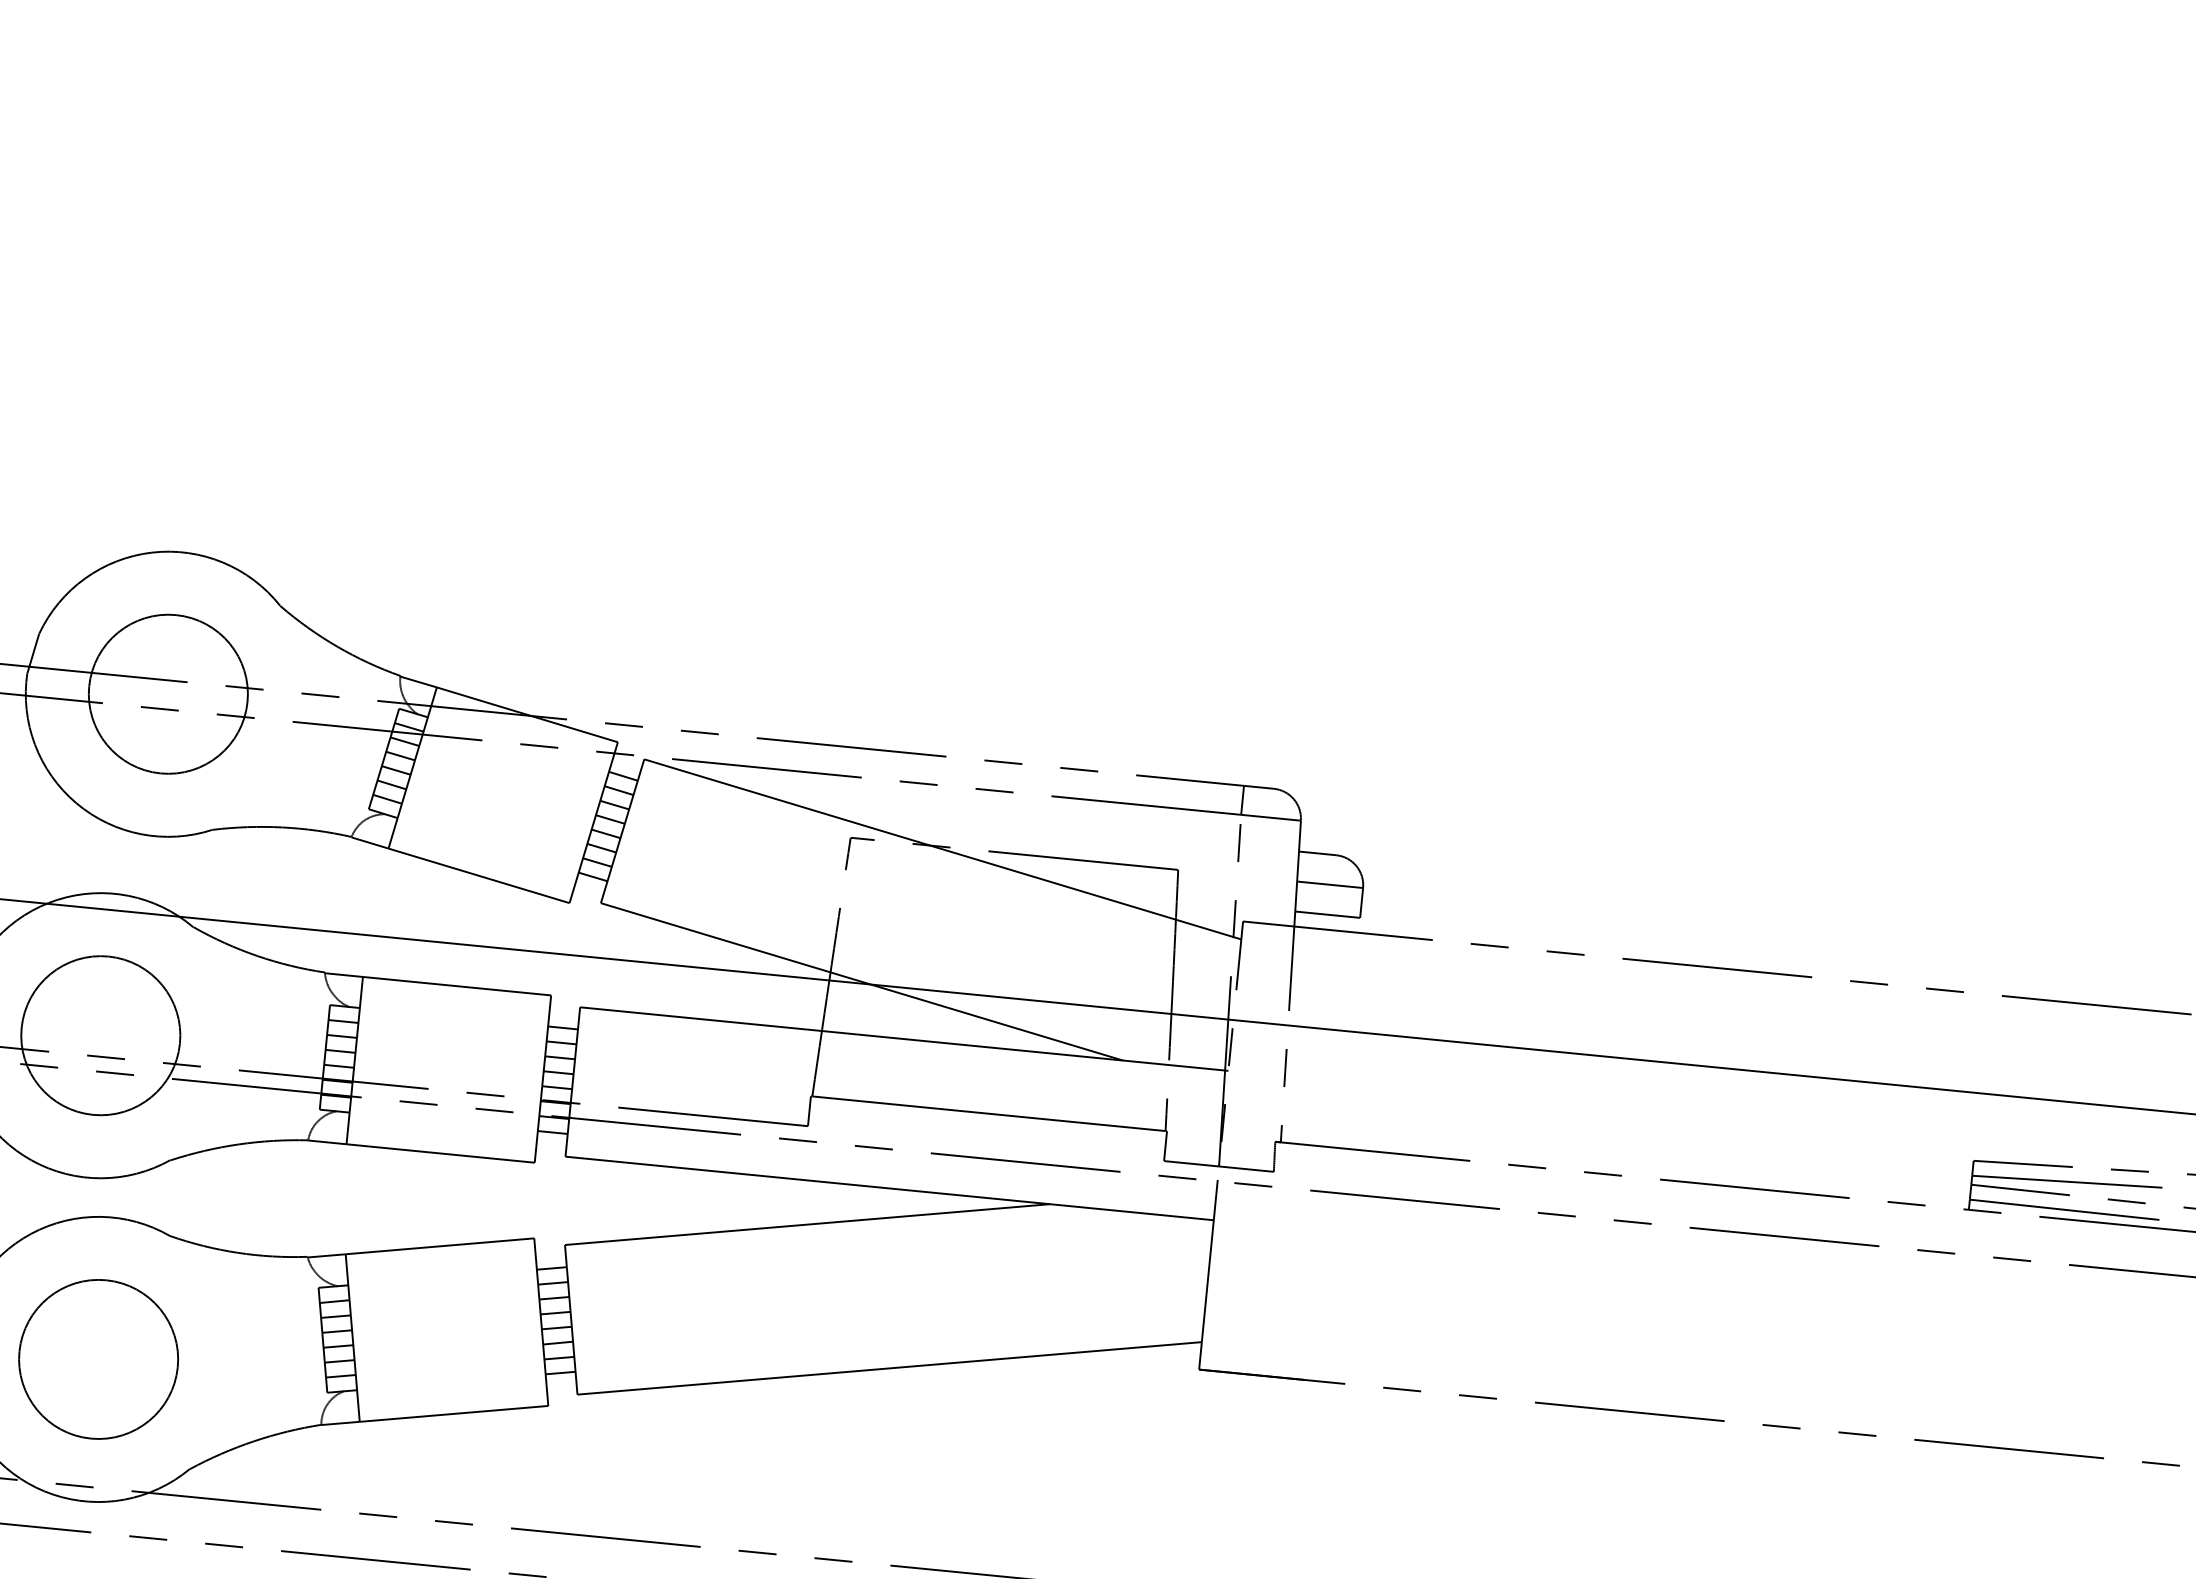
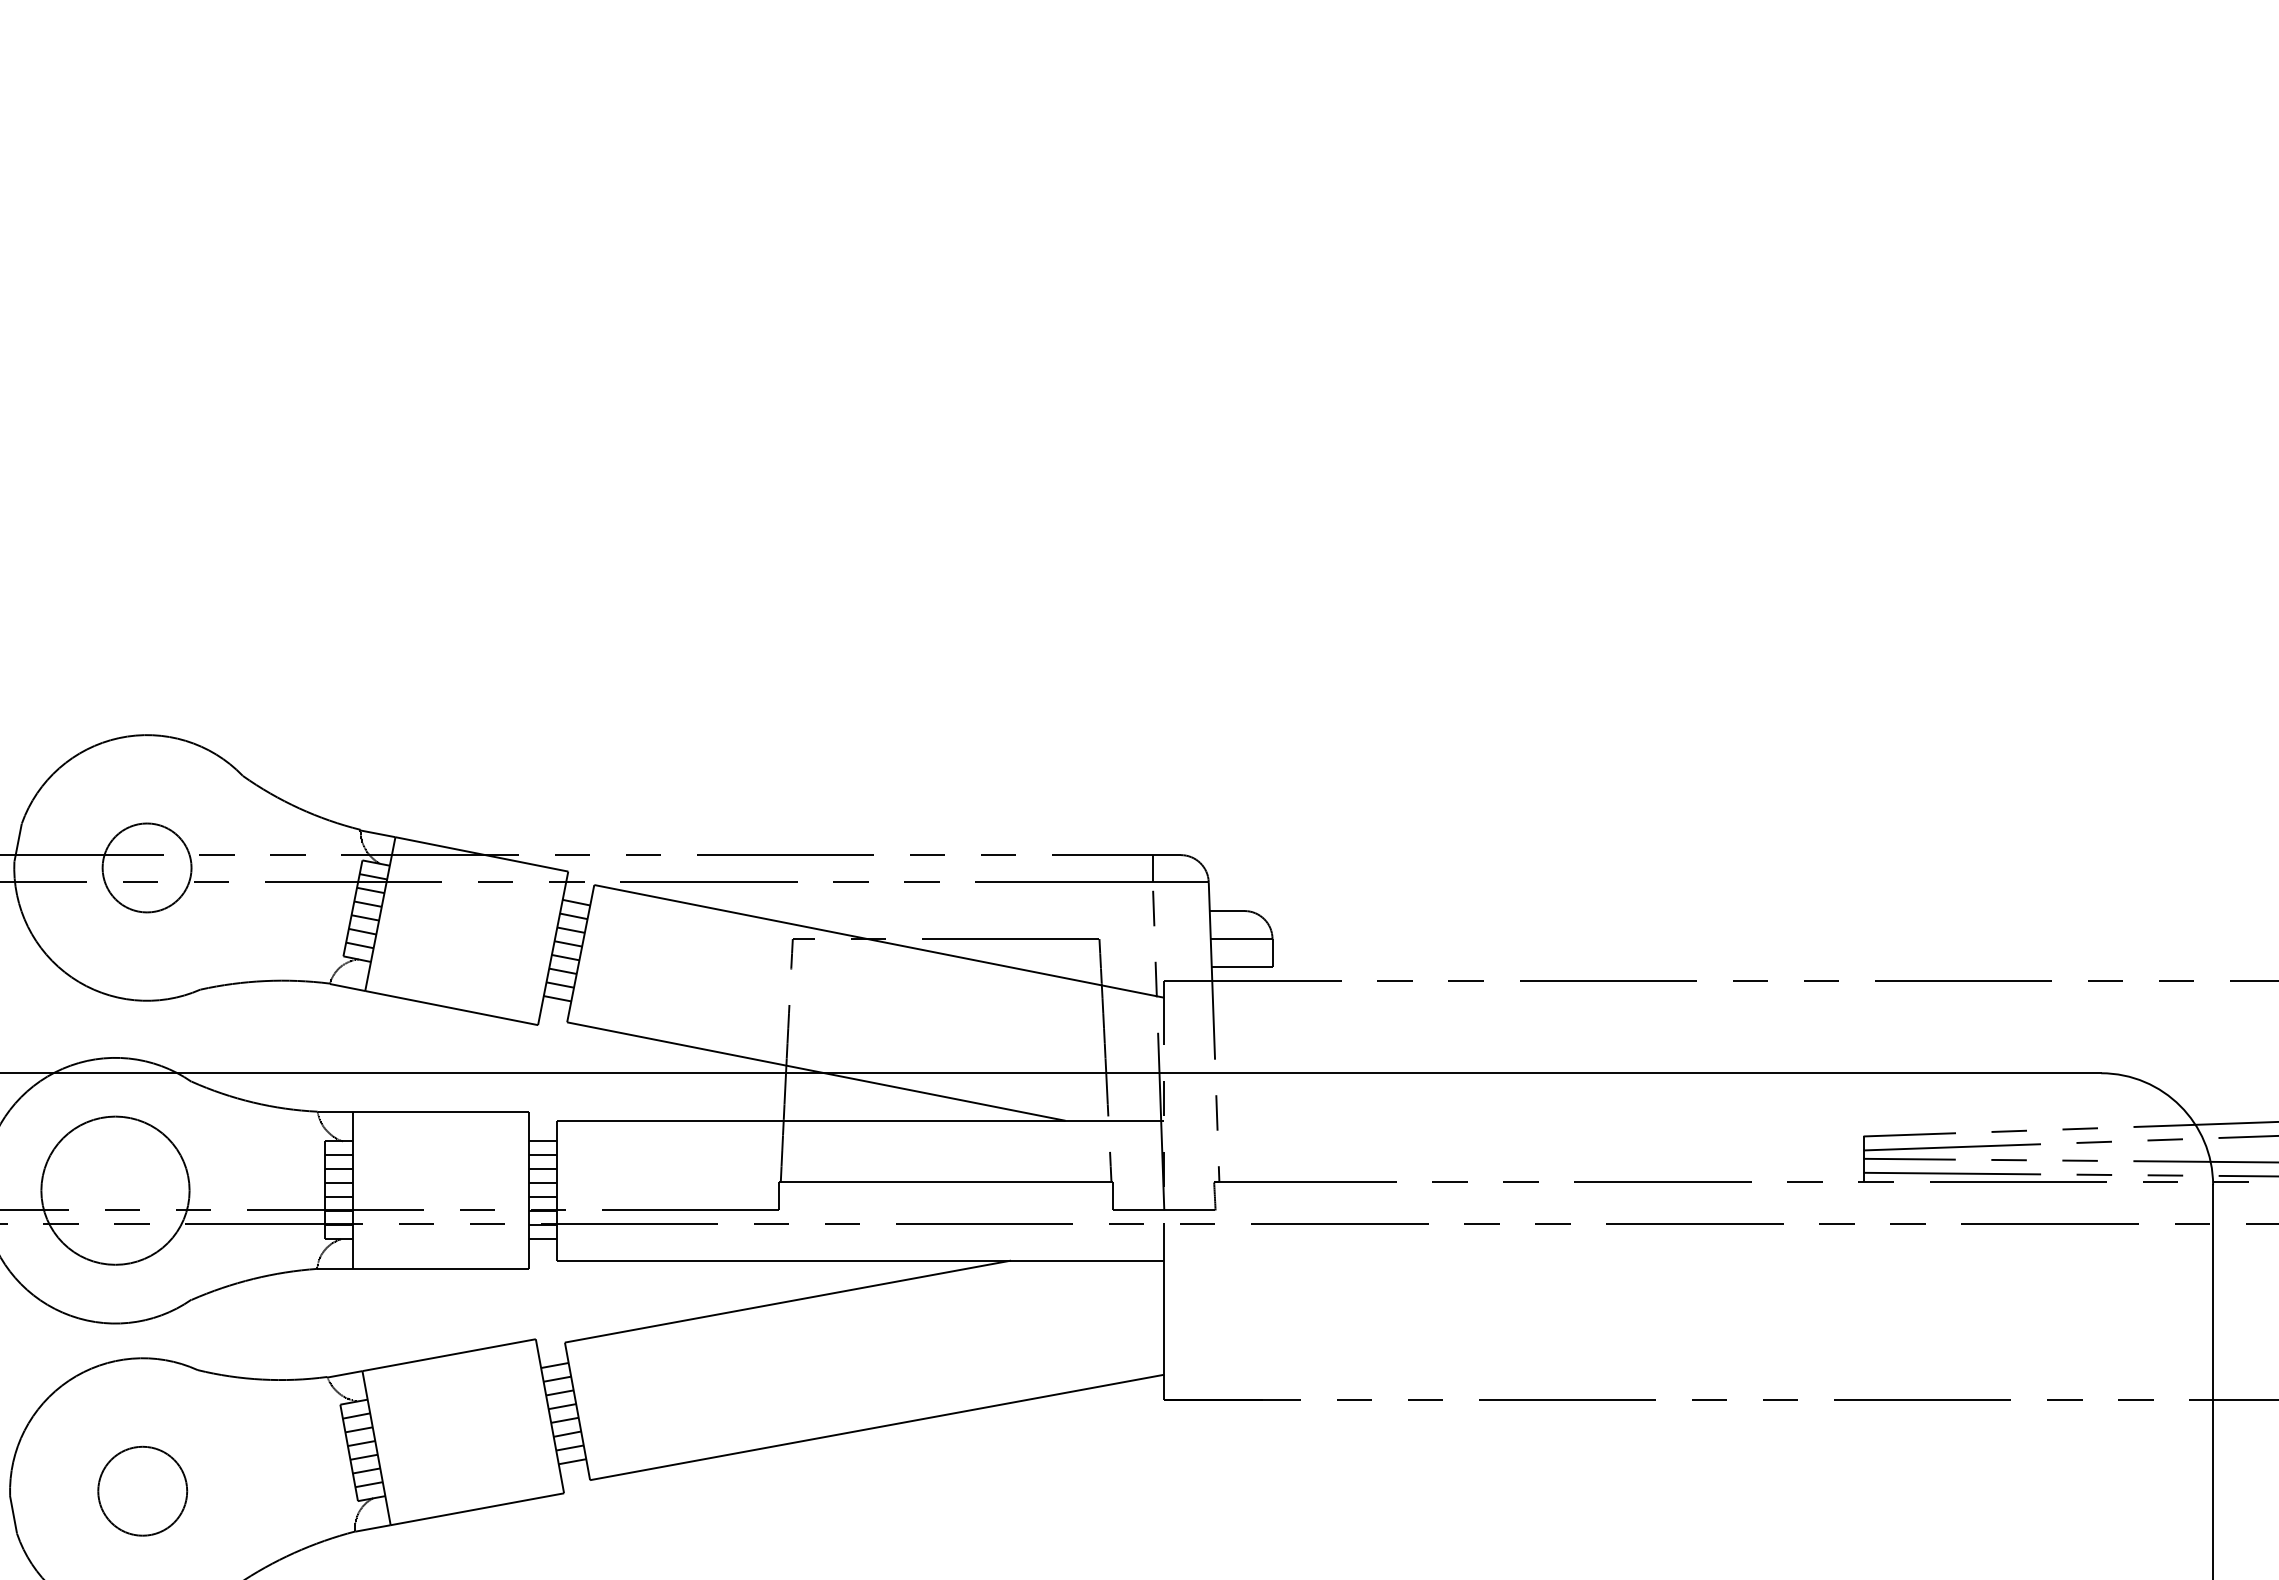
circle: (167, 693) -> (146, 867), size x0.6
circle: (98, 1359) -> (142, 1491), size x0.6

